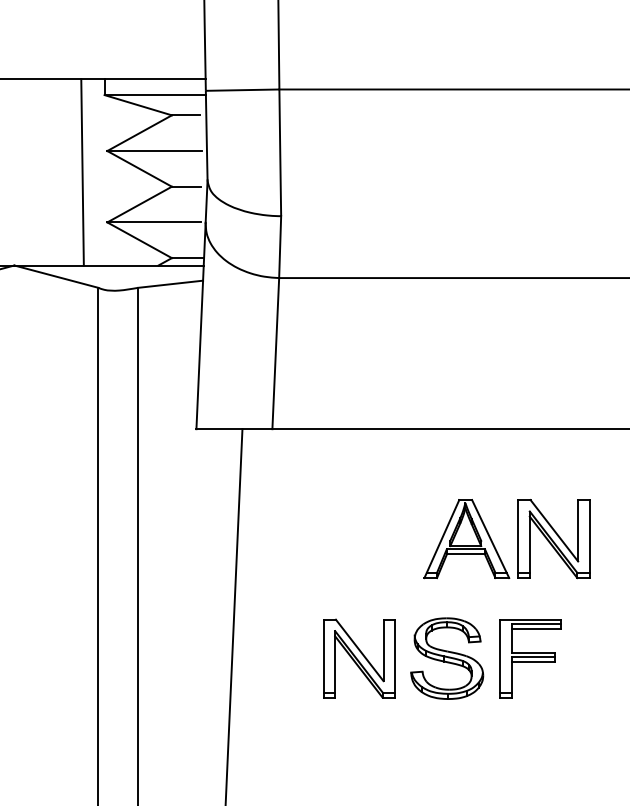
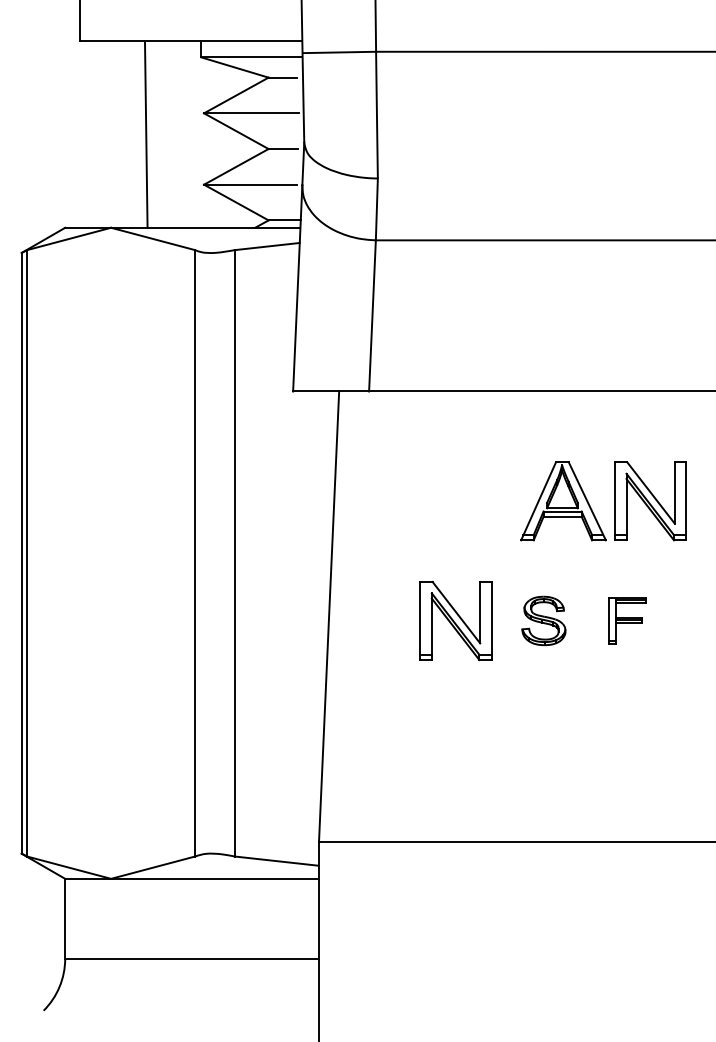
line: (81, 172) -> (145, 134), moved
part: (446, 658) -> (543, 620), size x0.6
part: (530, 658) -> (627, 620), size x0.6

